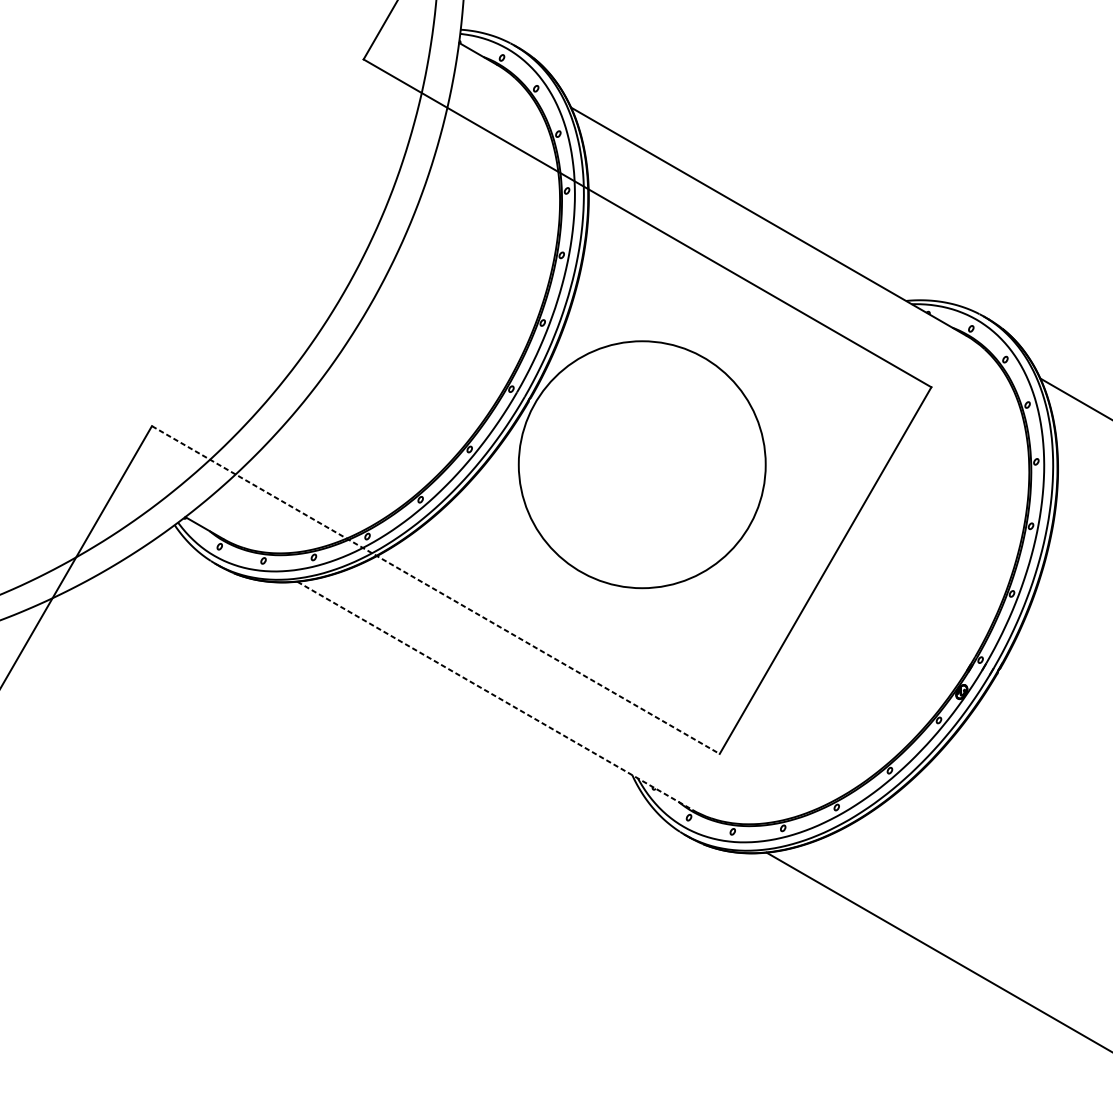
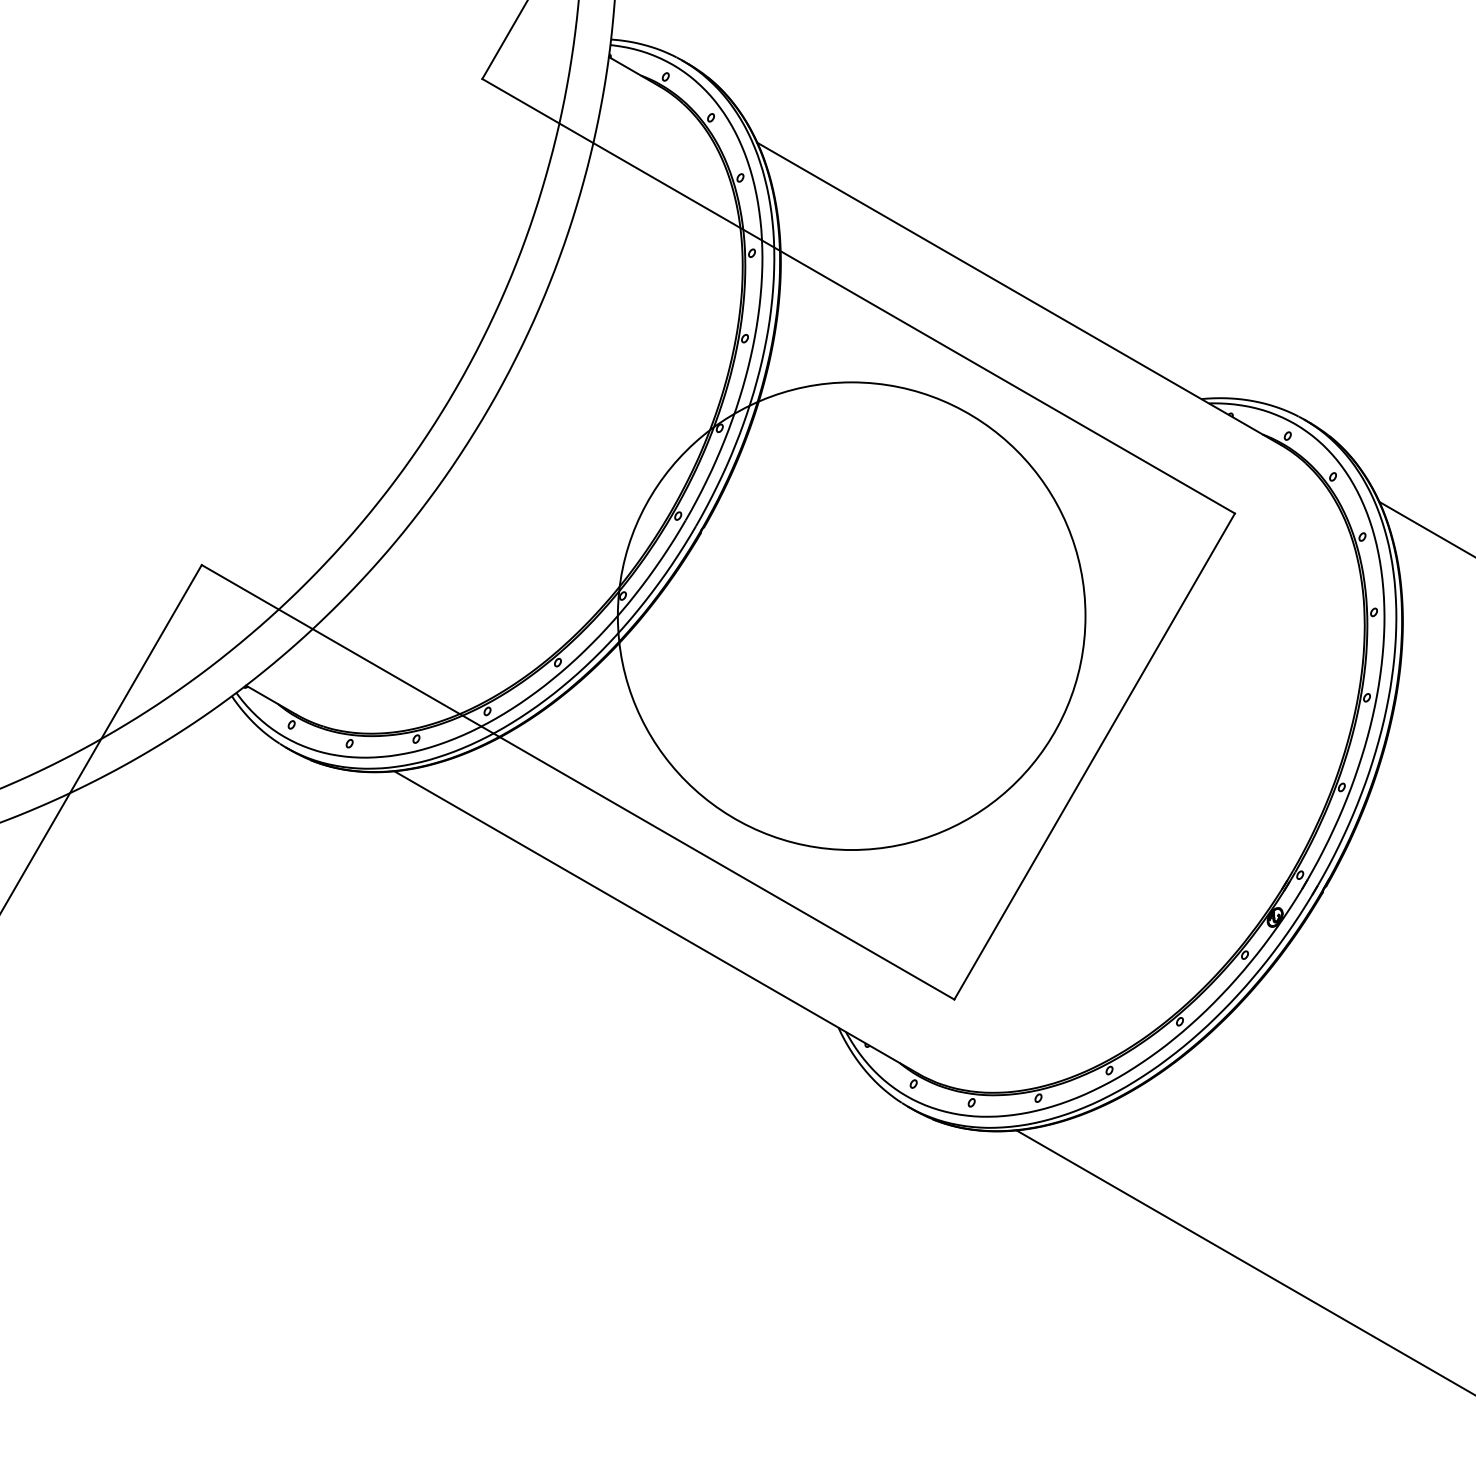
circle: (642, 464) -> (851, 616), size x1.43
line: (436, 590) -> (578, 782), dashed -> solid
line: (495, 695) -> (656, 922), dashed -> solid

